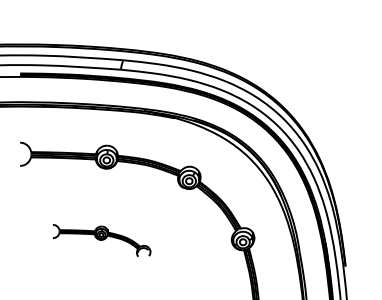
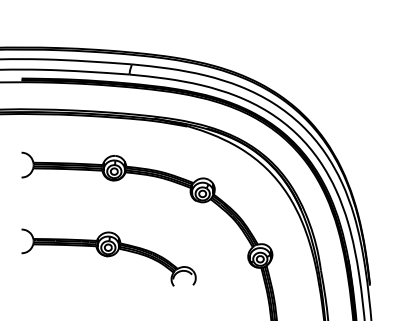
part: (101, 240) -> (108, 257), size x1.67

